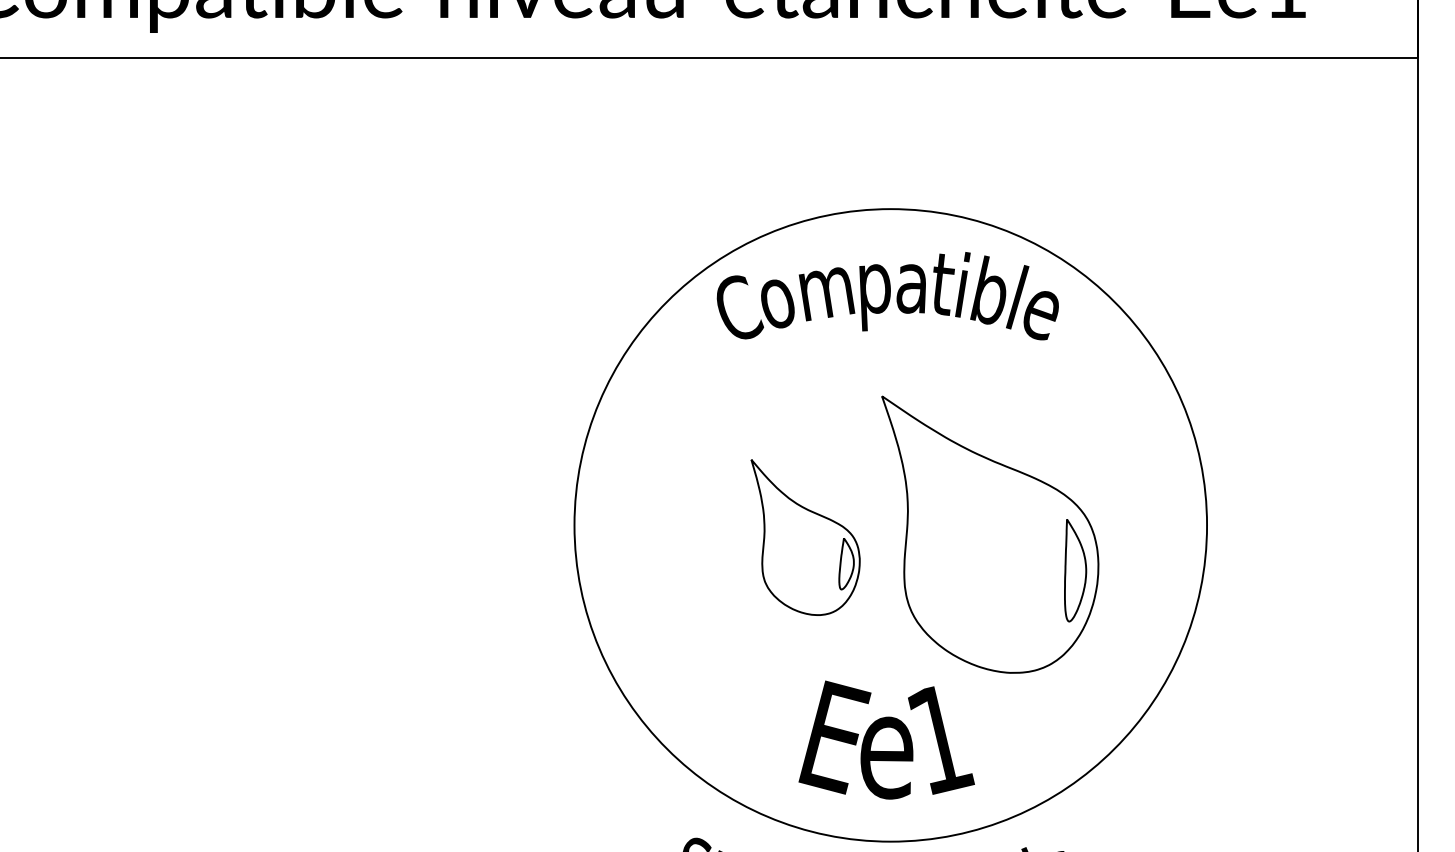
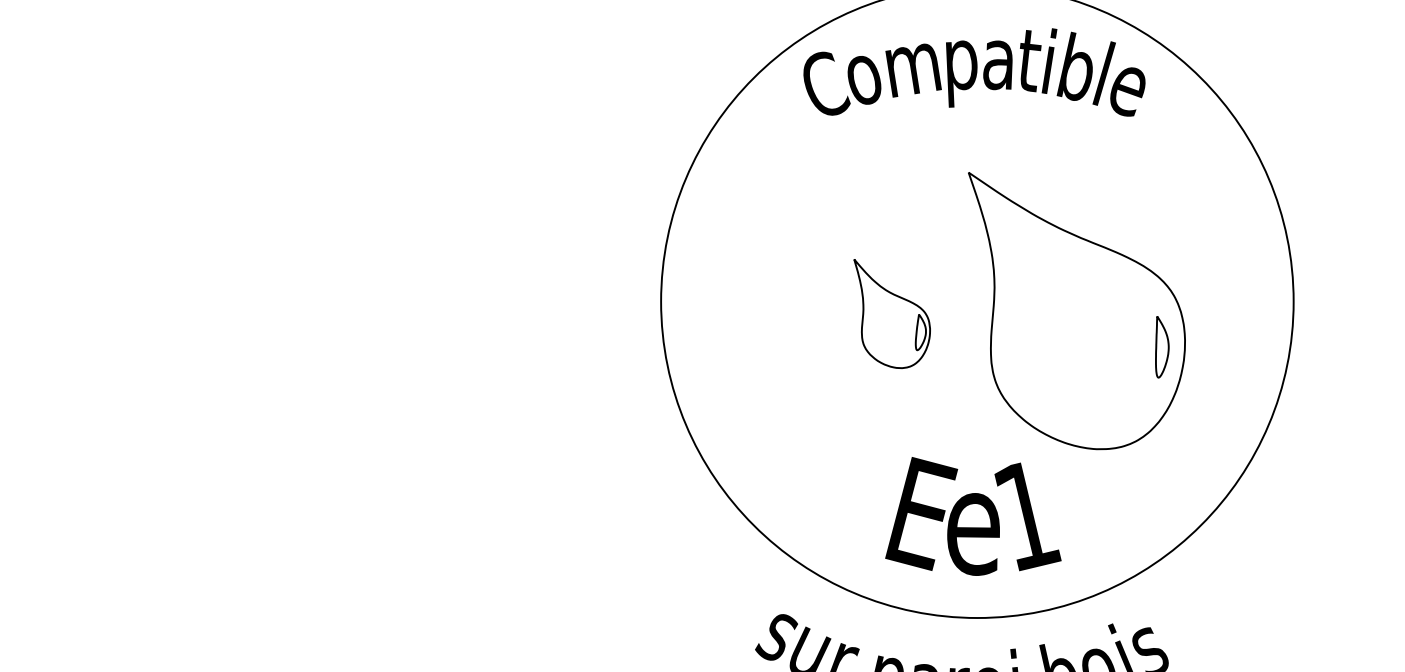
part: (805, 537) -> (892, 313), size x0.7
part: (1075, 570) -> (1162, 346), size x0.6

